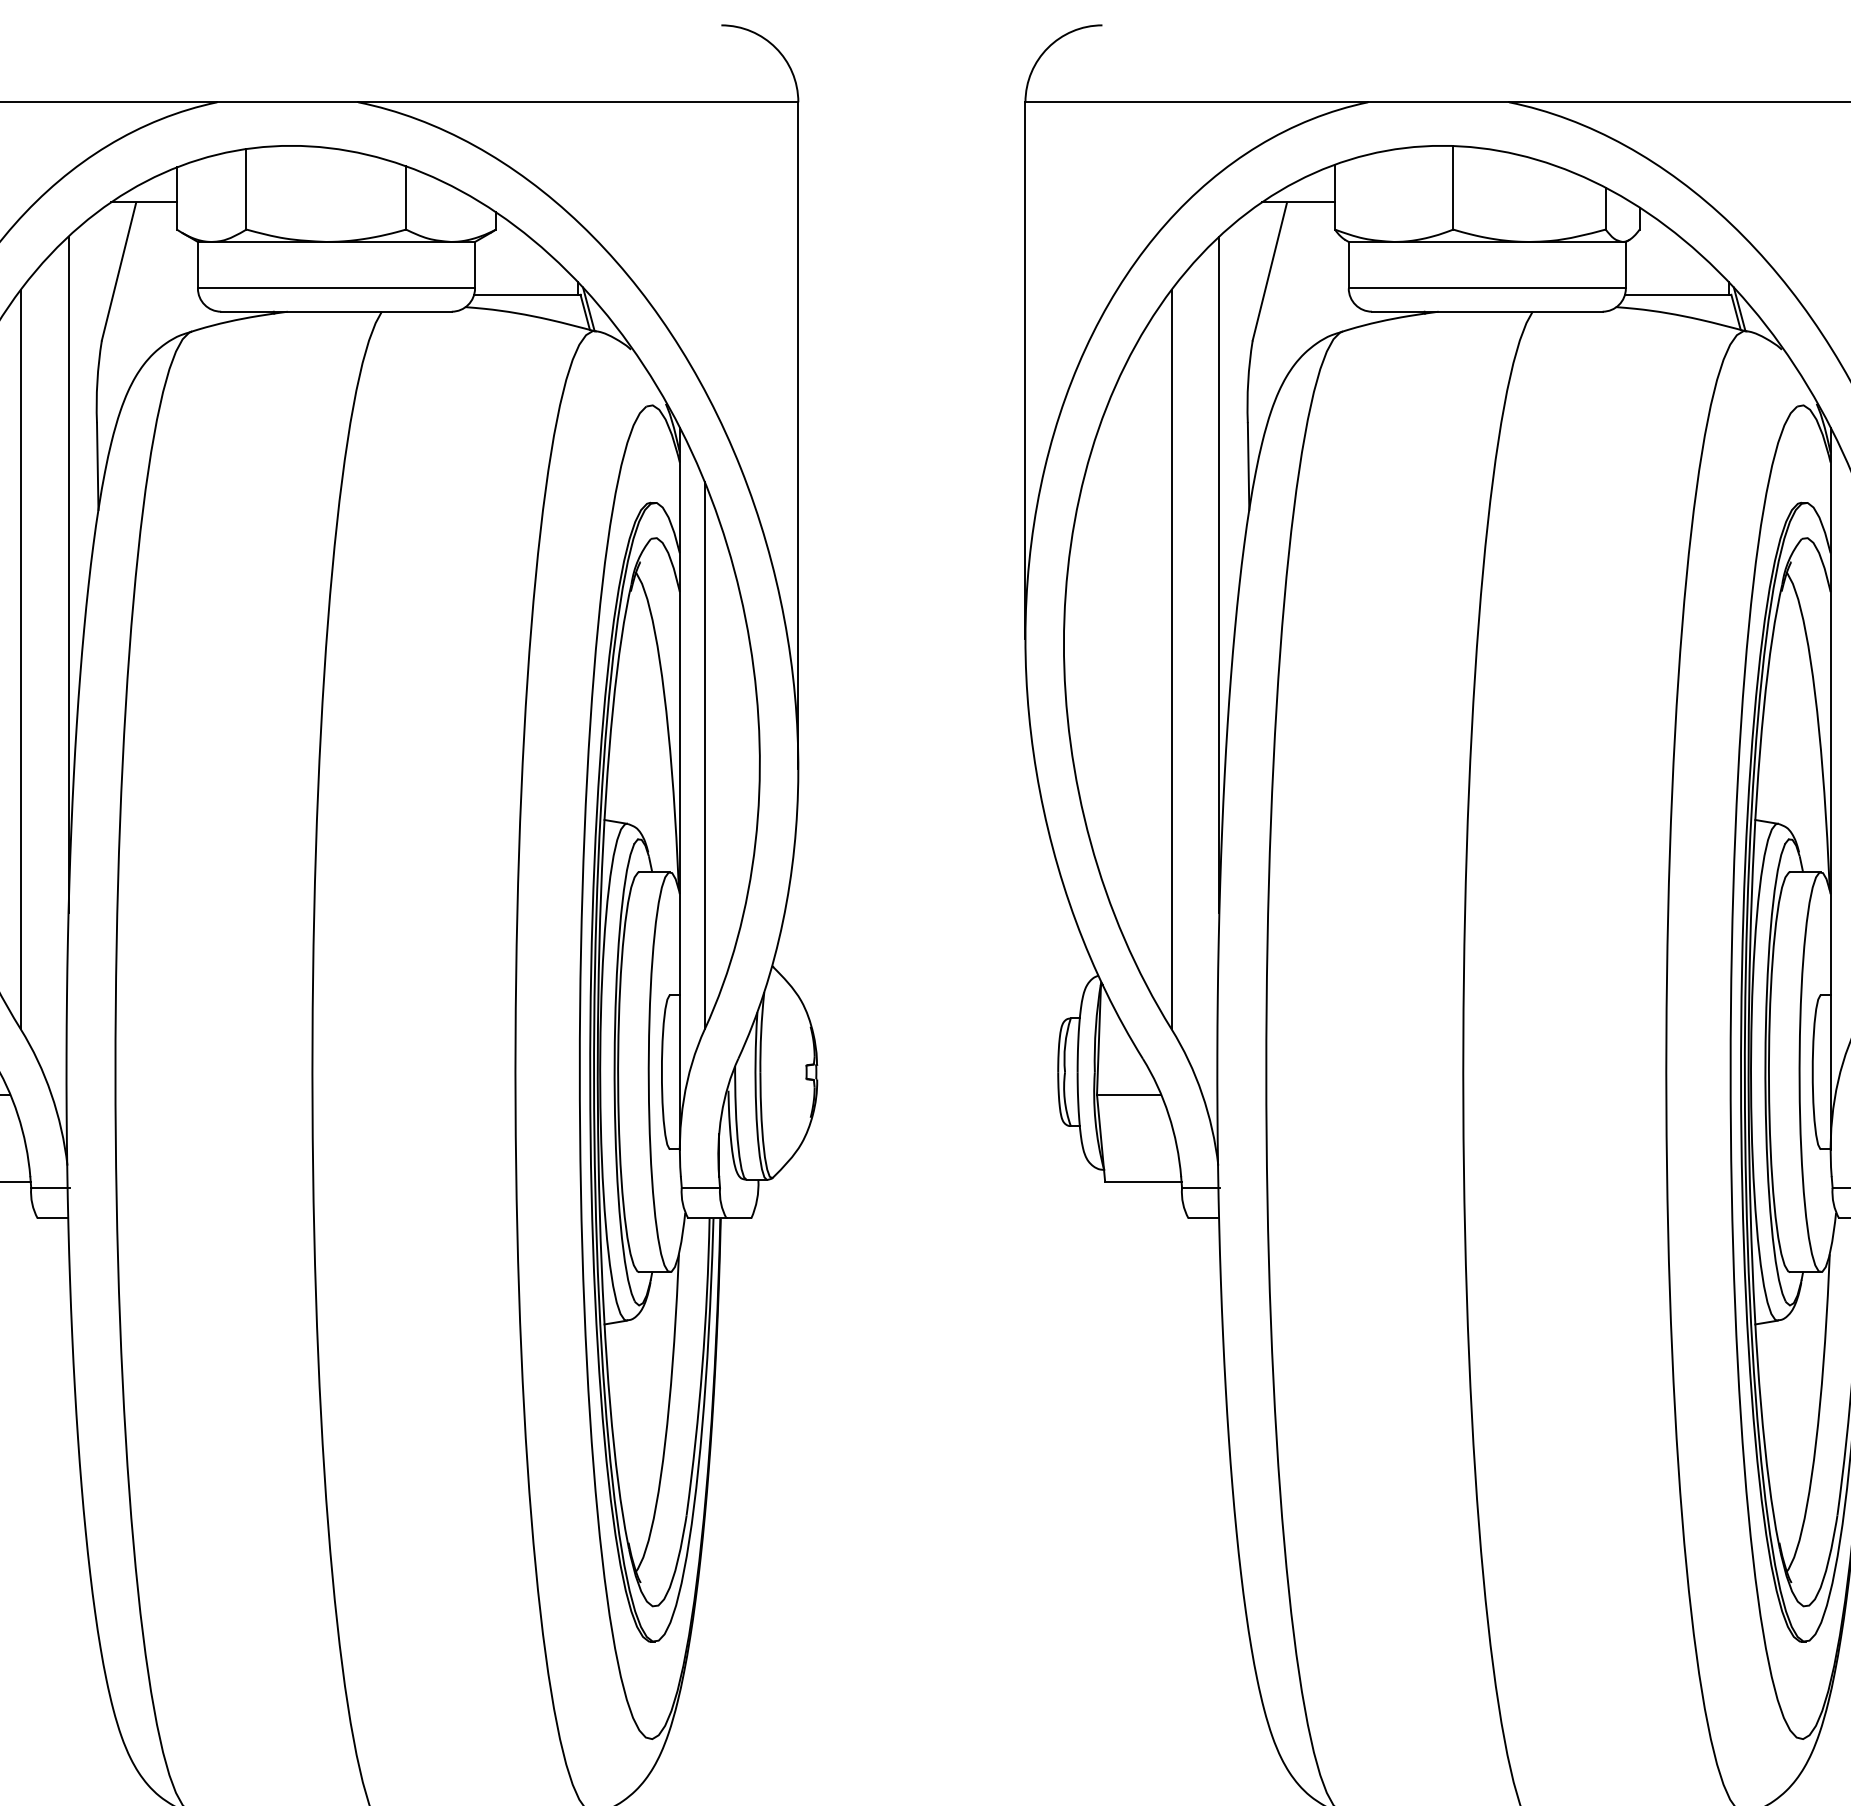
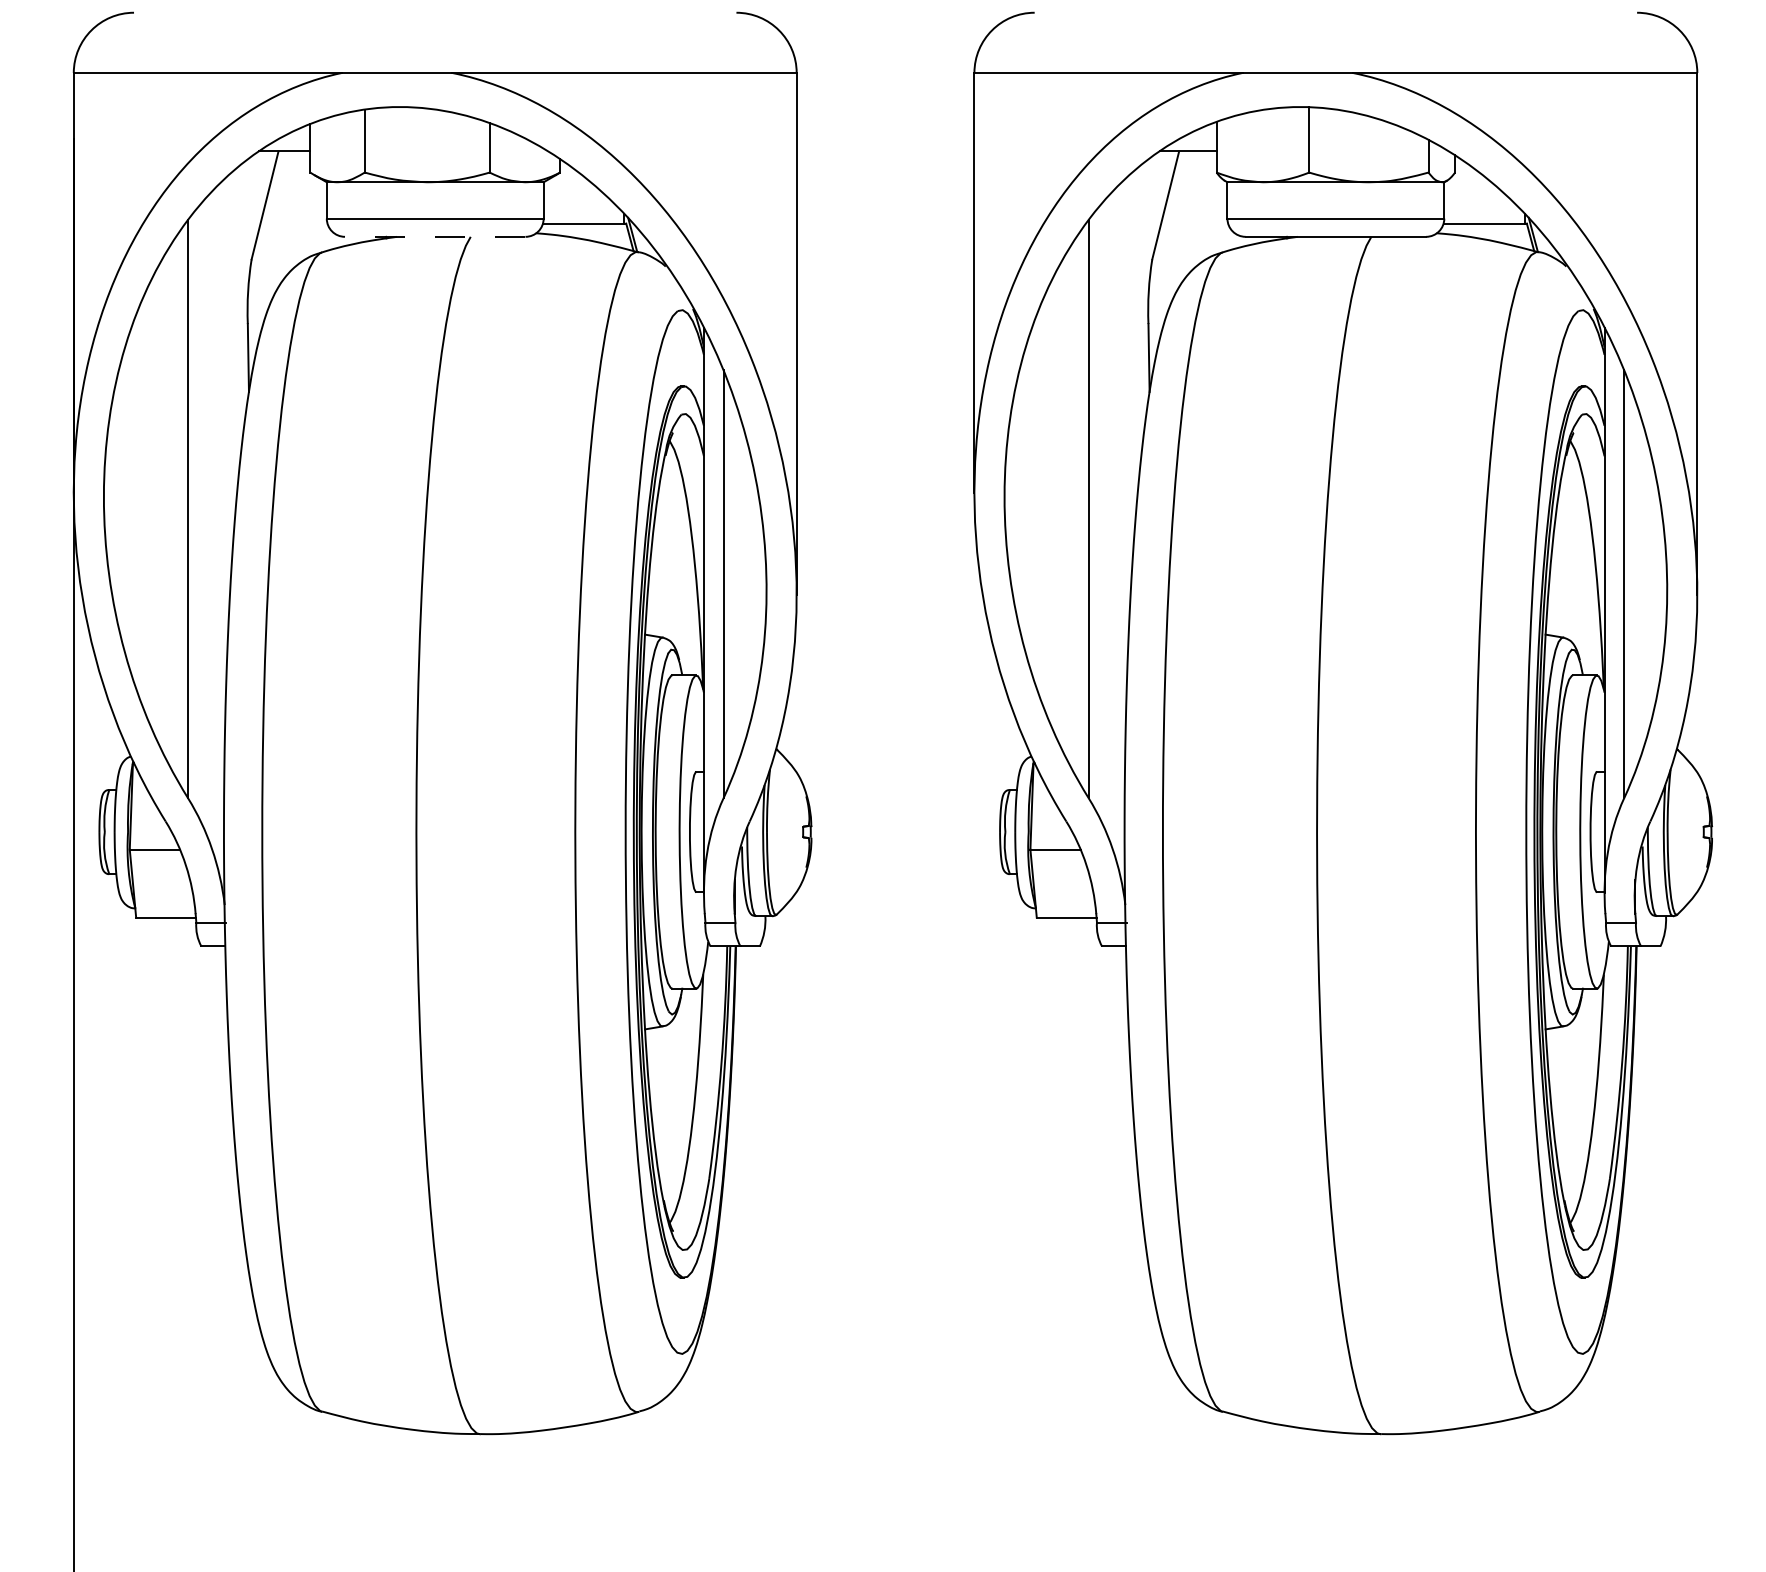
line: (335, 311) -> (434, 236), solid -> dashed
line: (68, 574) -> (225, 442), removed
line: (1219, 574) -> (1126, 442), removed

